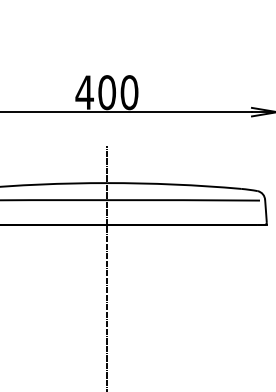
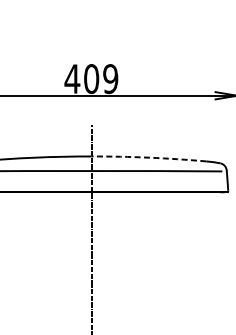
text: (129, 92) -> (110, 78), 400 -> 409
arc: (174, 184) -> (149, 157), solid -> dashed

